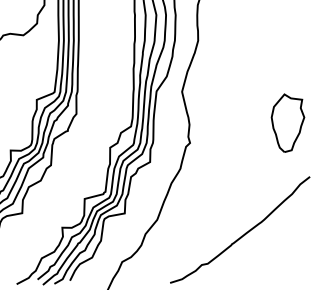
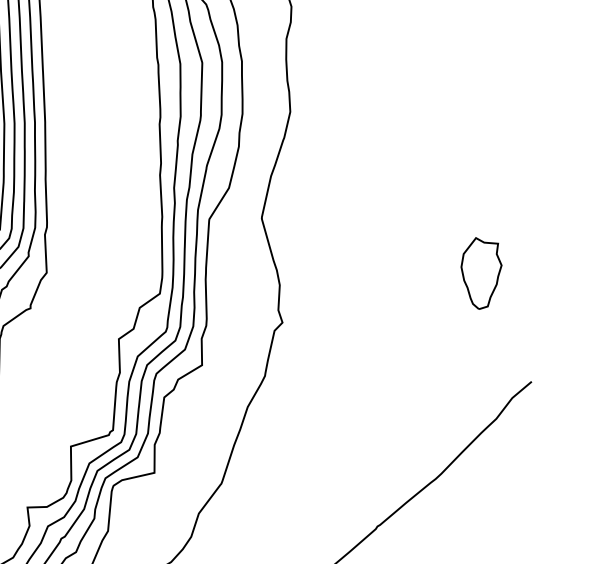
part: (287, 122) -> (480, 272), size x0.6

